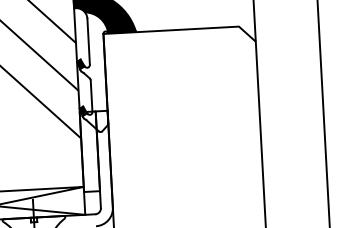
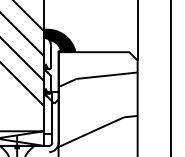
hatch: (183, 139) -> (97, 109), added

